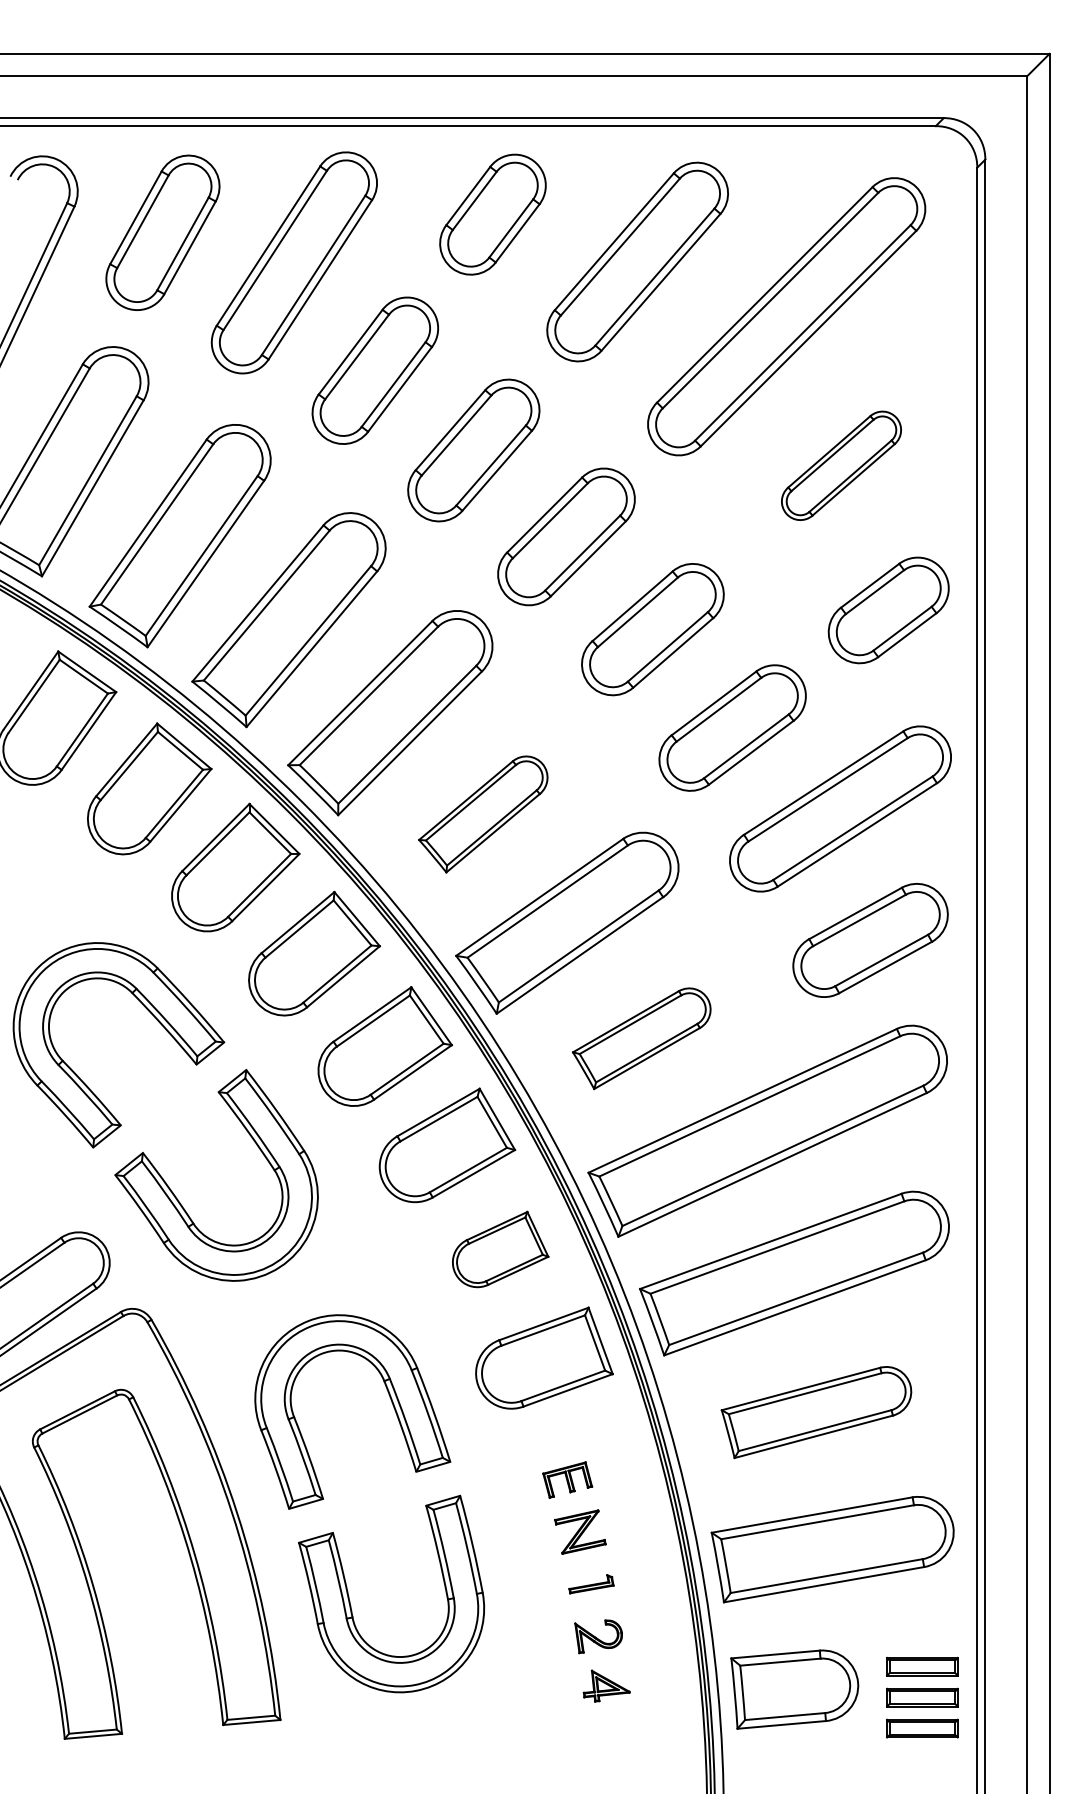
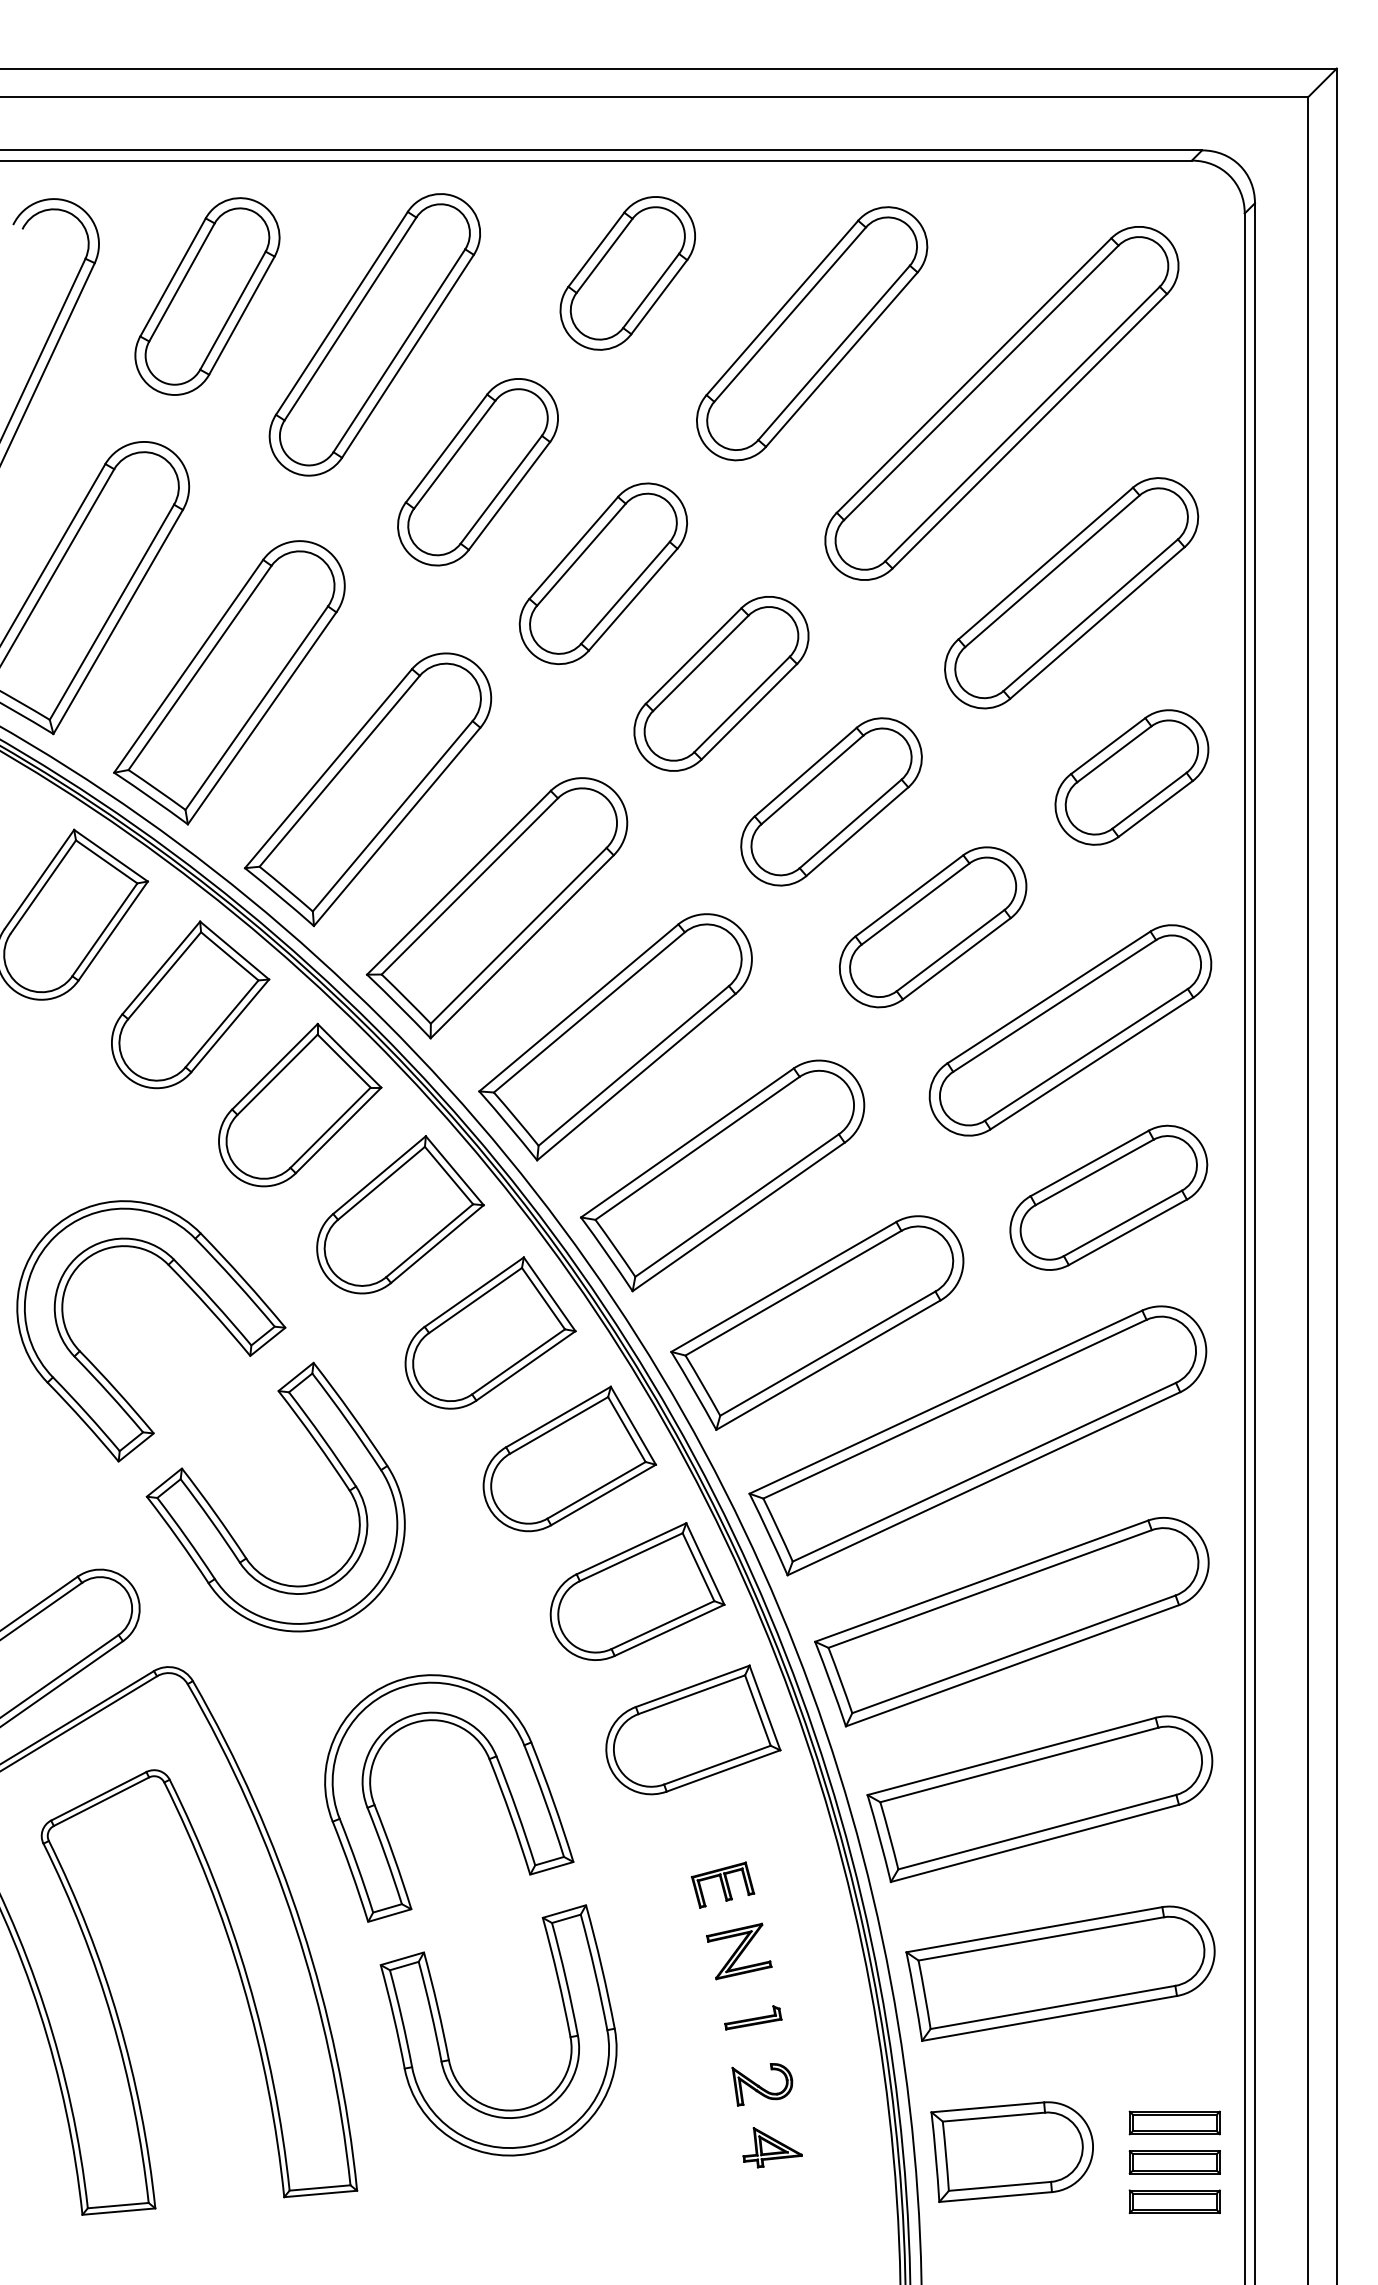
part: (841, 465) -> (1071, 593), size x1.67
part: (483, 814) -> (615, 1037), size x1.67
part: (641, 1038) -> (817, 1322), size x1.67
part: (500, 1249) -> (637, 1591), size x1.43
part: (816, 1412) -> (1039, 1798), size x1.43

